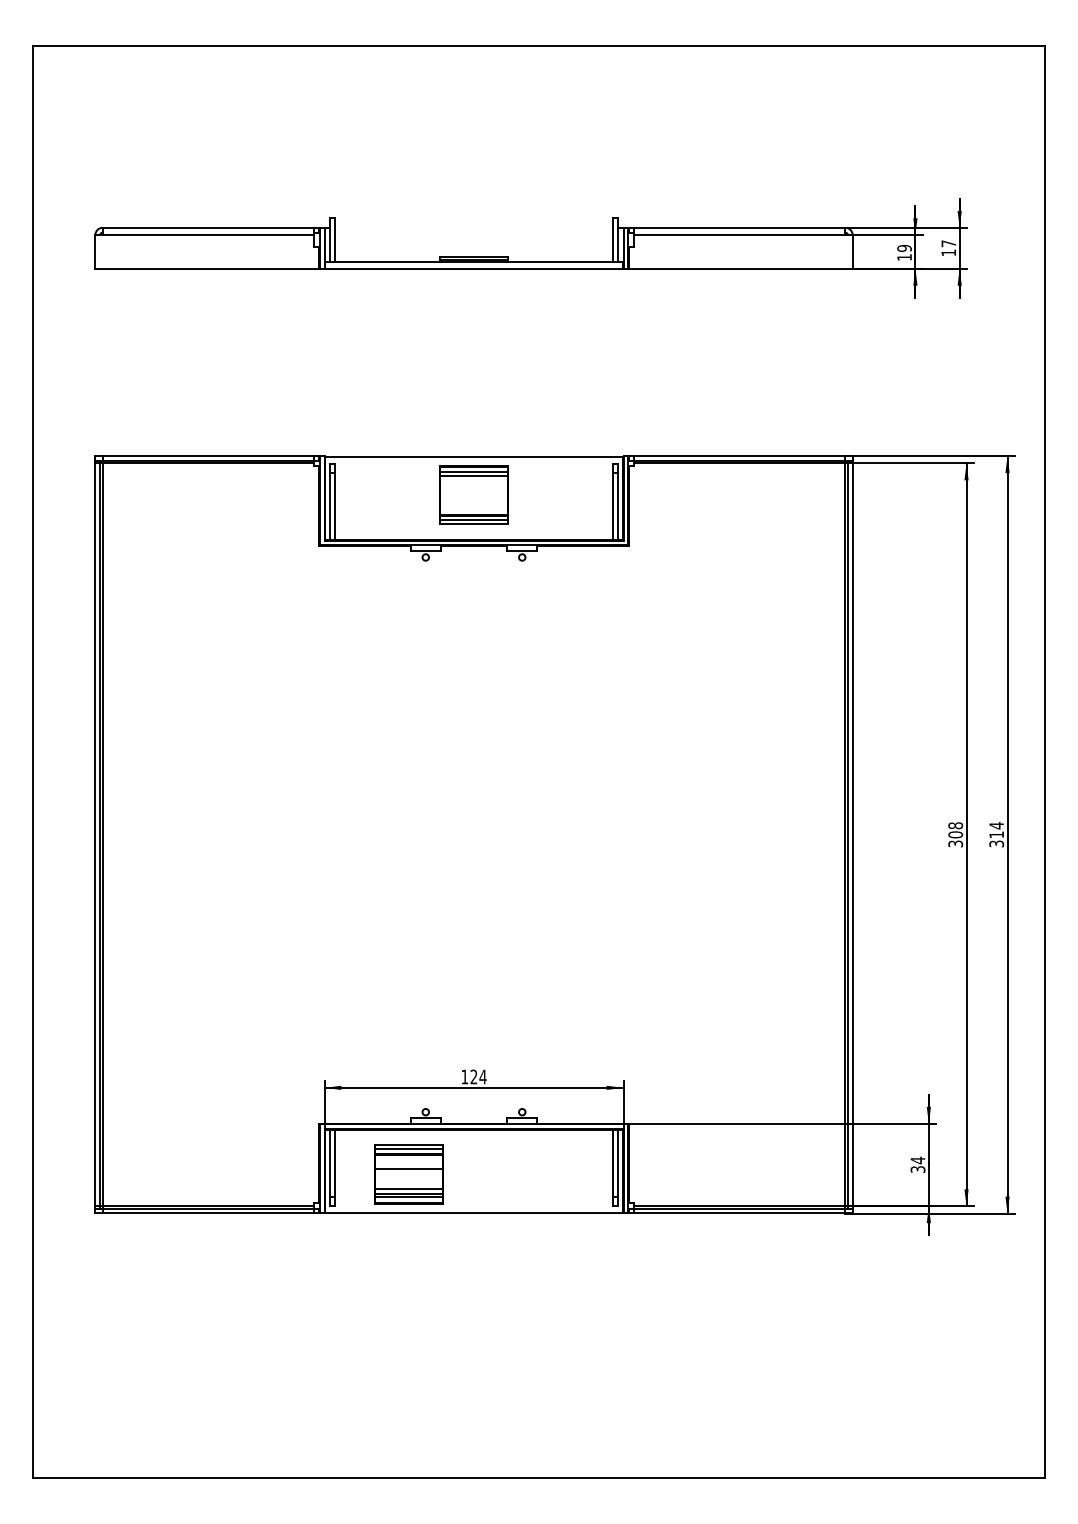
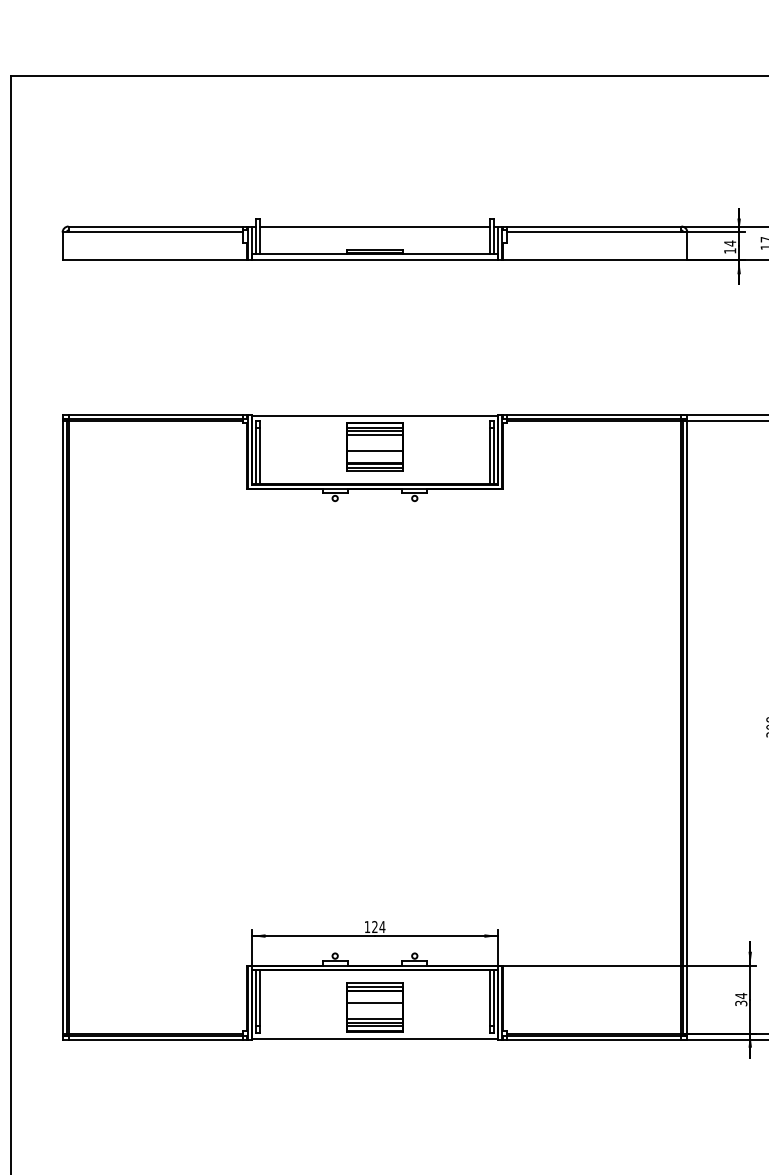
line: (473, 227) -> (374, 226), added
text: (904, 248) -> (730, 243), 19 -> 14
line: (473, 481) -> (374, 435), added
line: (473, 500) -> (374, 451), added
part: (408, 1174) -> (374, 1007), moved

